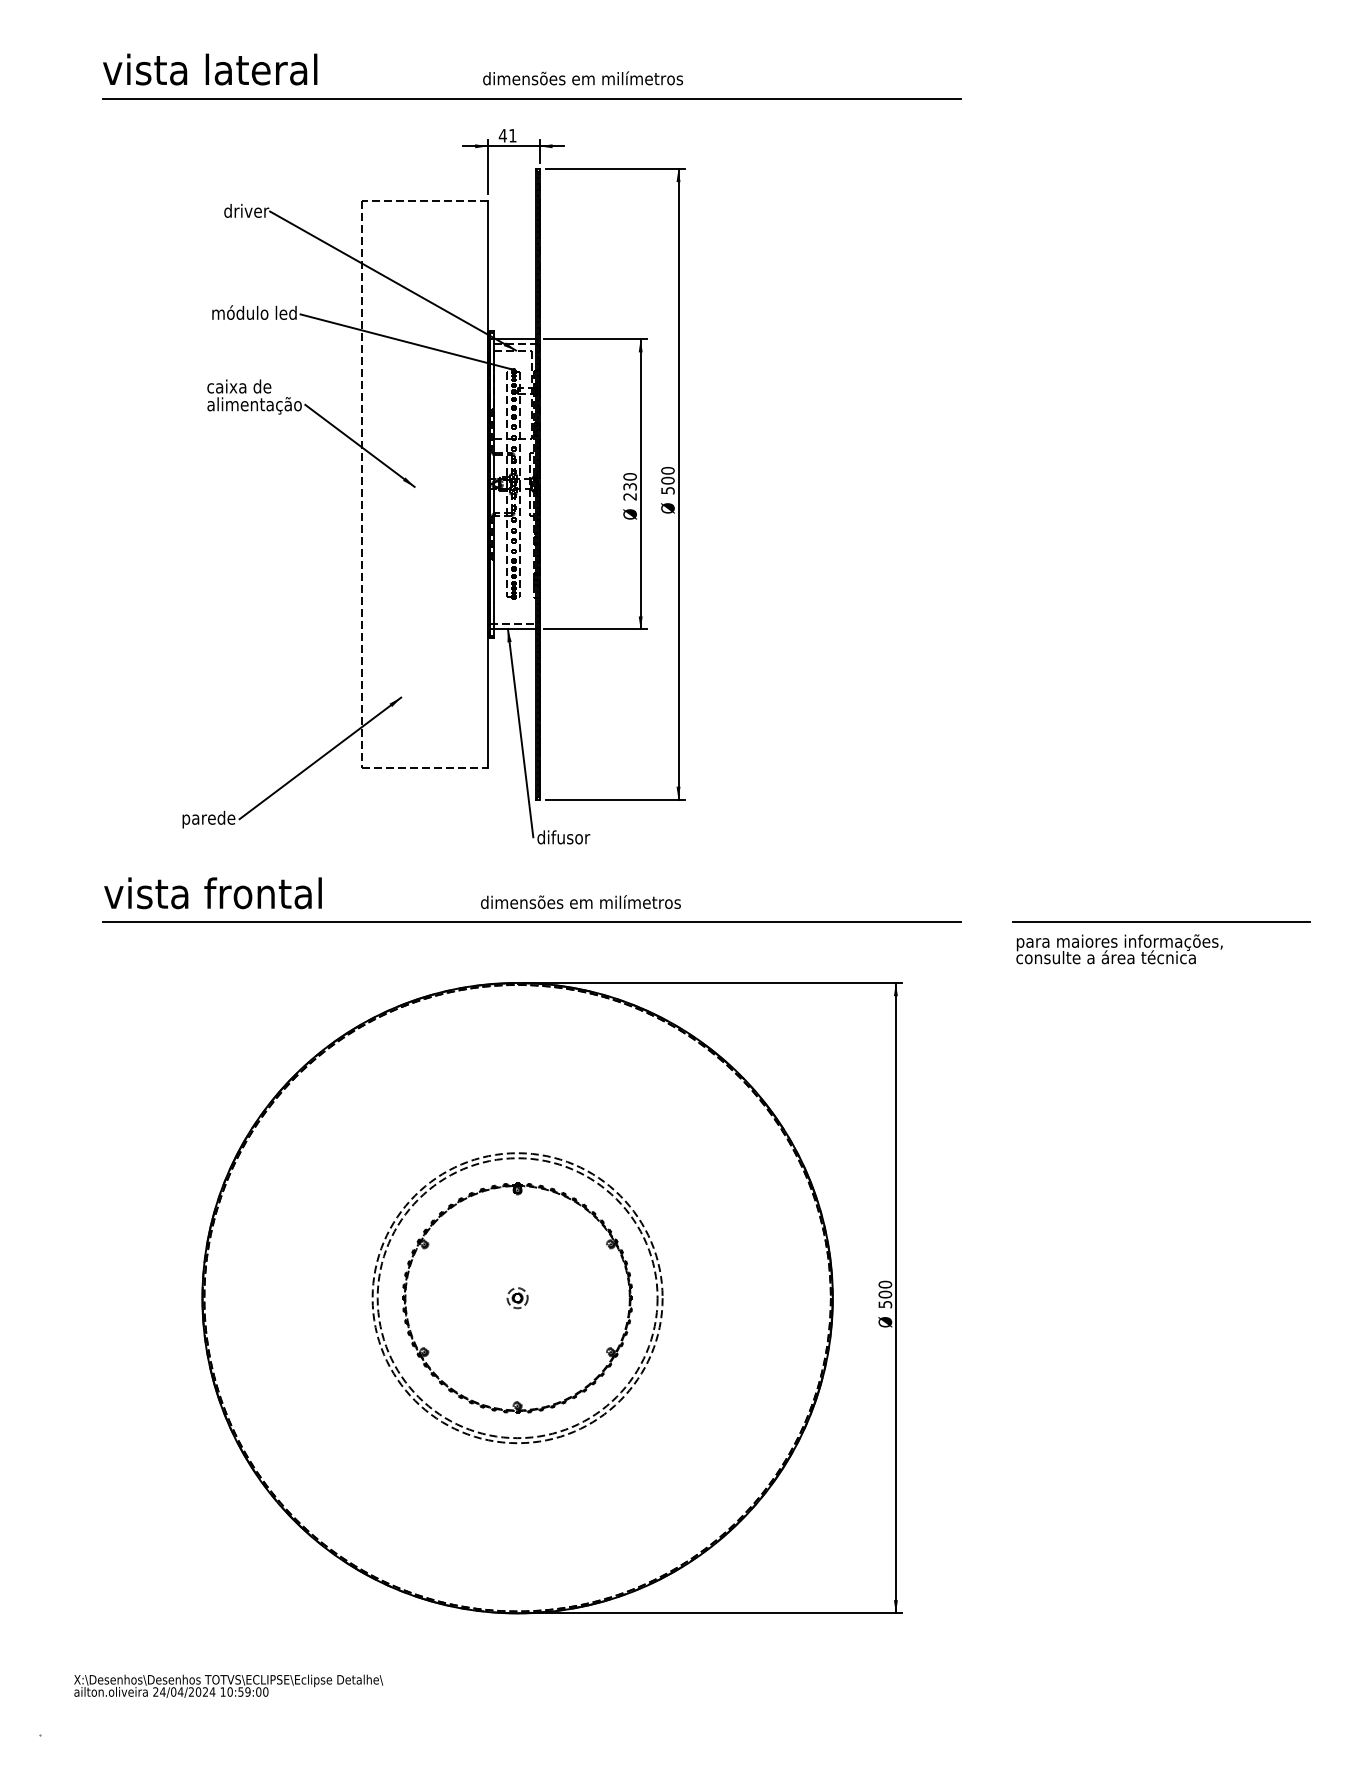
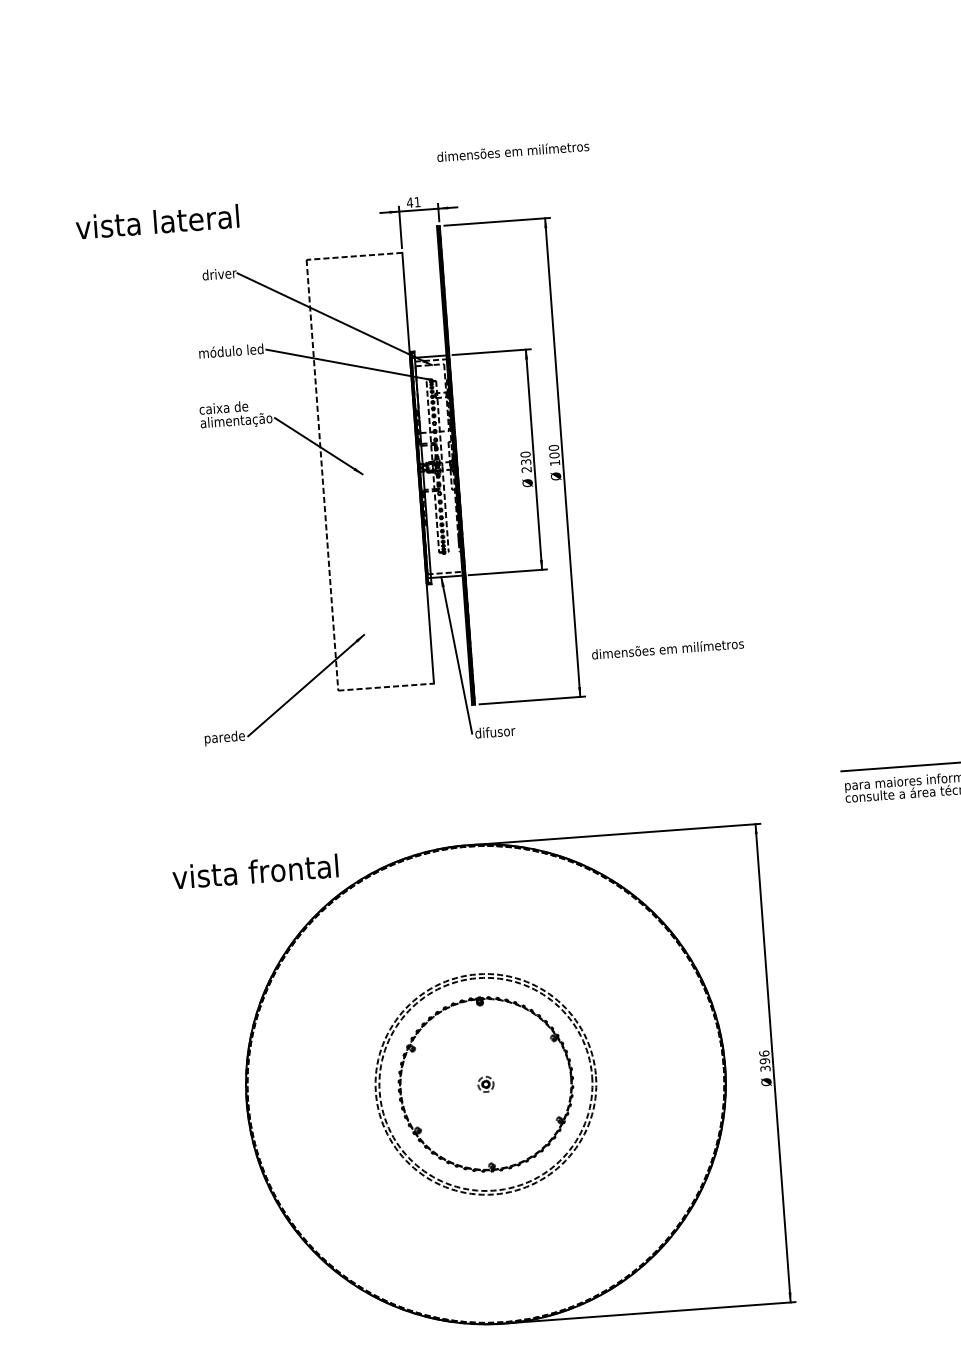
text: (210, 69) -> (157, 221), moved
text: (583, 78) -> (513, 151), moved
line: (531, 99) -> (429, 173), removed
text: (667, 490) -> (554, 462), 500 -> 100
text: (212, 893) -> (255, 871), moved
text: (580, 901) -> (667, 648), moved
line: (531, 922) -> (475, 798), removed
text: (885, 1293) -> (764, 1060), 500 -> 396

